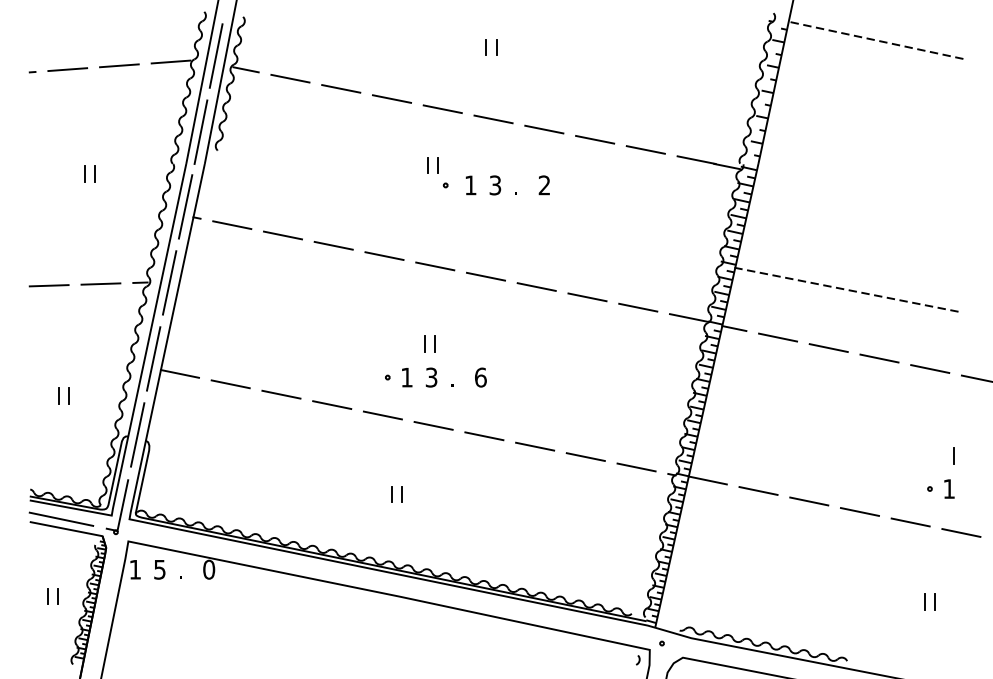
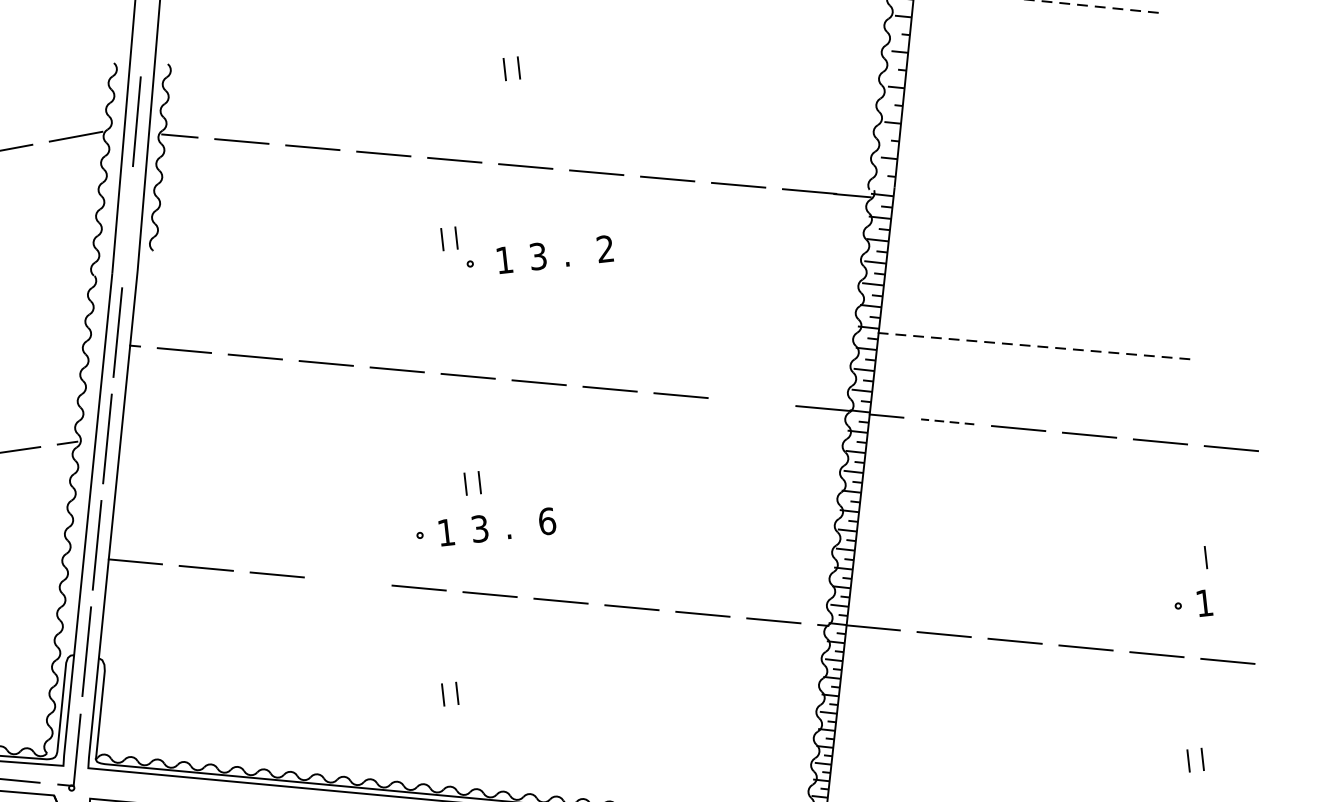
line: (200, 131) -> (126, 227), removed
line: (638, 307) -> (752, 401), removed
line: (777, 337) -> (946, 421), solid -> dashed
line: (332, 405) -> (348, 581), removed

